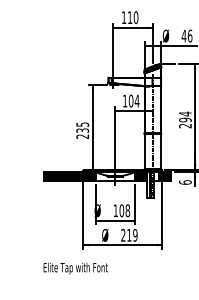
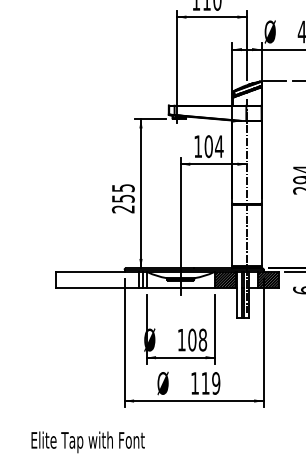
text: (82, 130) -> (122, 198), 235 -> 255
hatch: (67, 176) -> (96, 279), removed
text: (123, 235) -> (195, 383), 219 -> 119
text: (75, 268) -> (87, 441), moved

